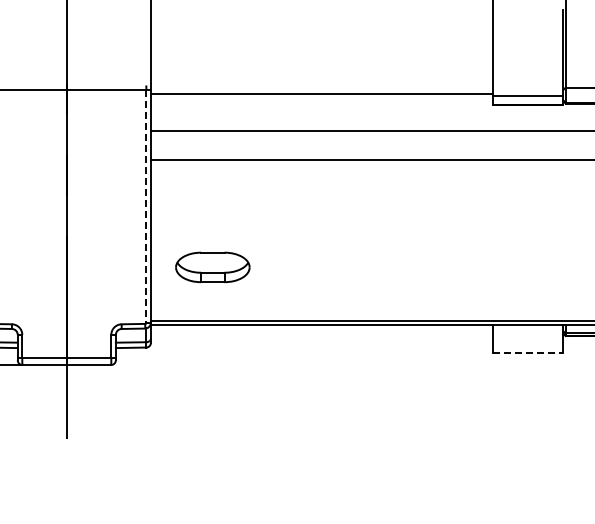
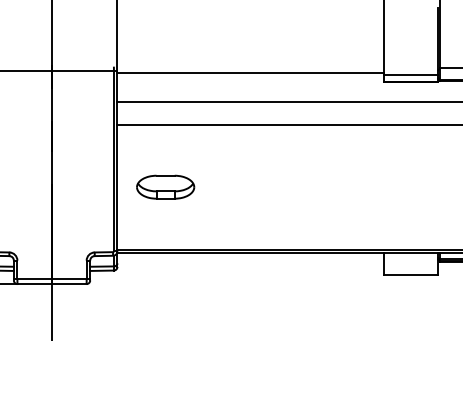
line: (146, 207) -> (114, 161), dashed -> solid
part: (212, 267) -> (165, 187), moved
line: (528, 352) -> (411, 274), dashed -> solid

